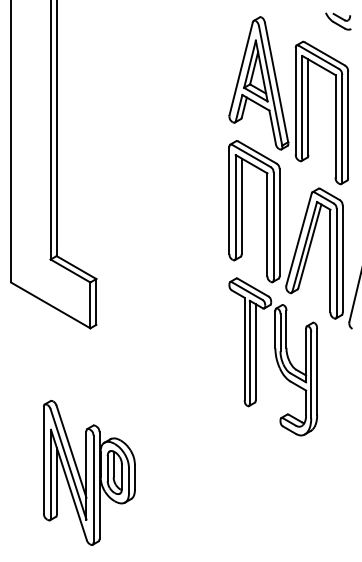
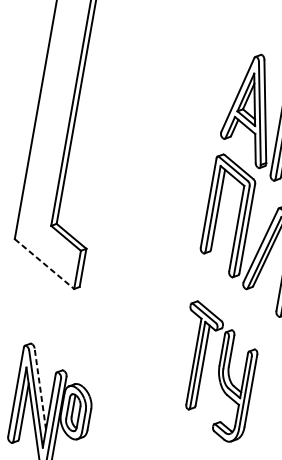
line: (50, 305) -> (44, 264), solid -> dashed
part: (272, 356) -> (215, 371), moved
line: (71, 451) -> (40, 388), solid -> dashed

